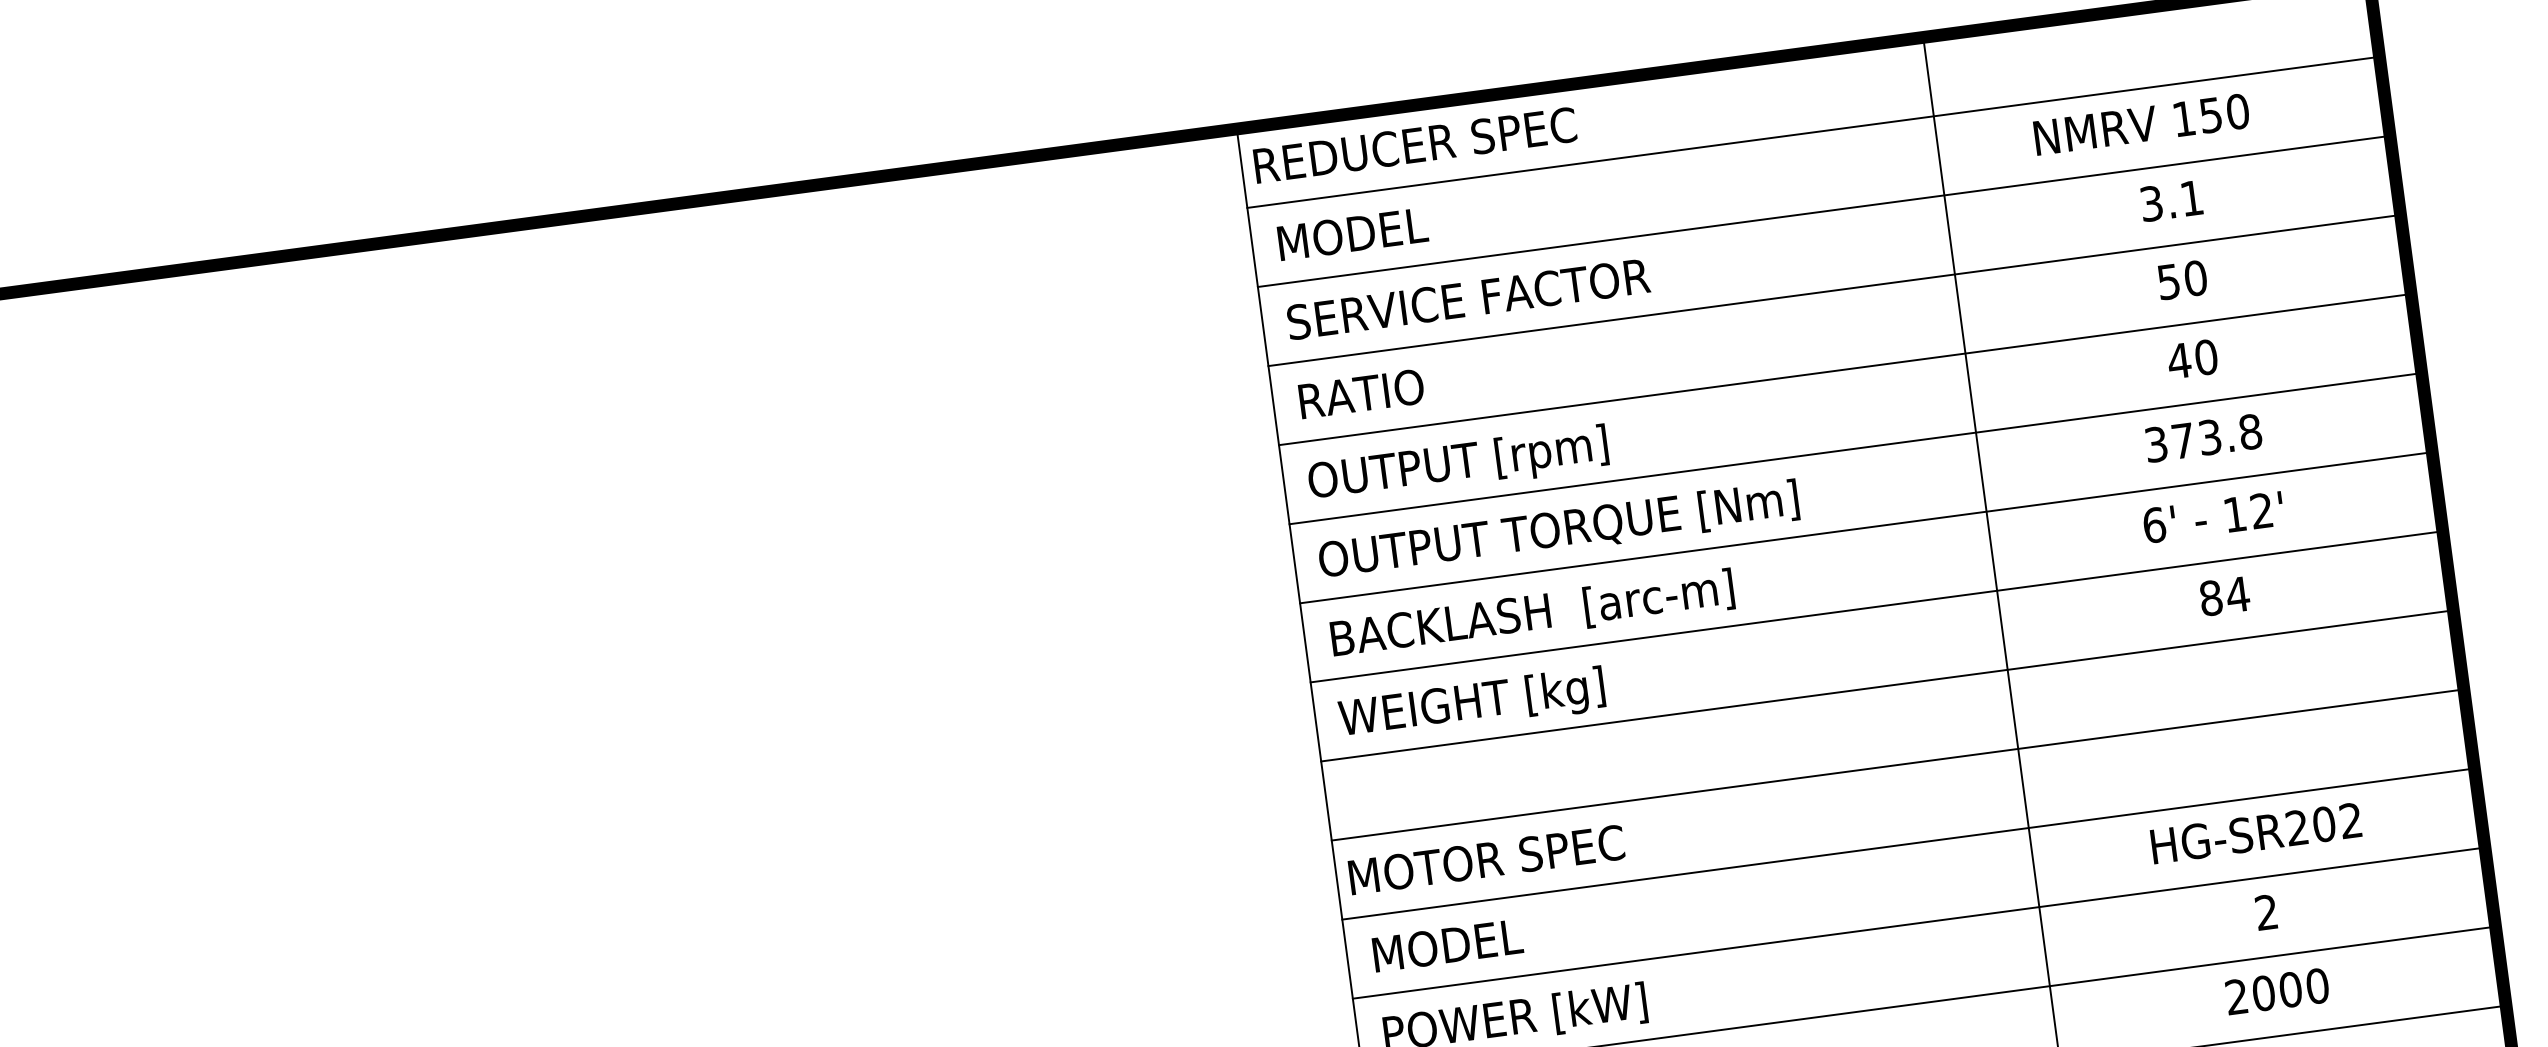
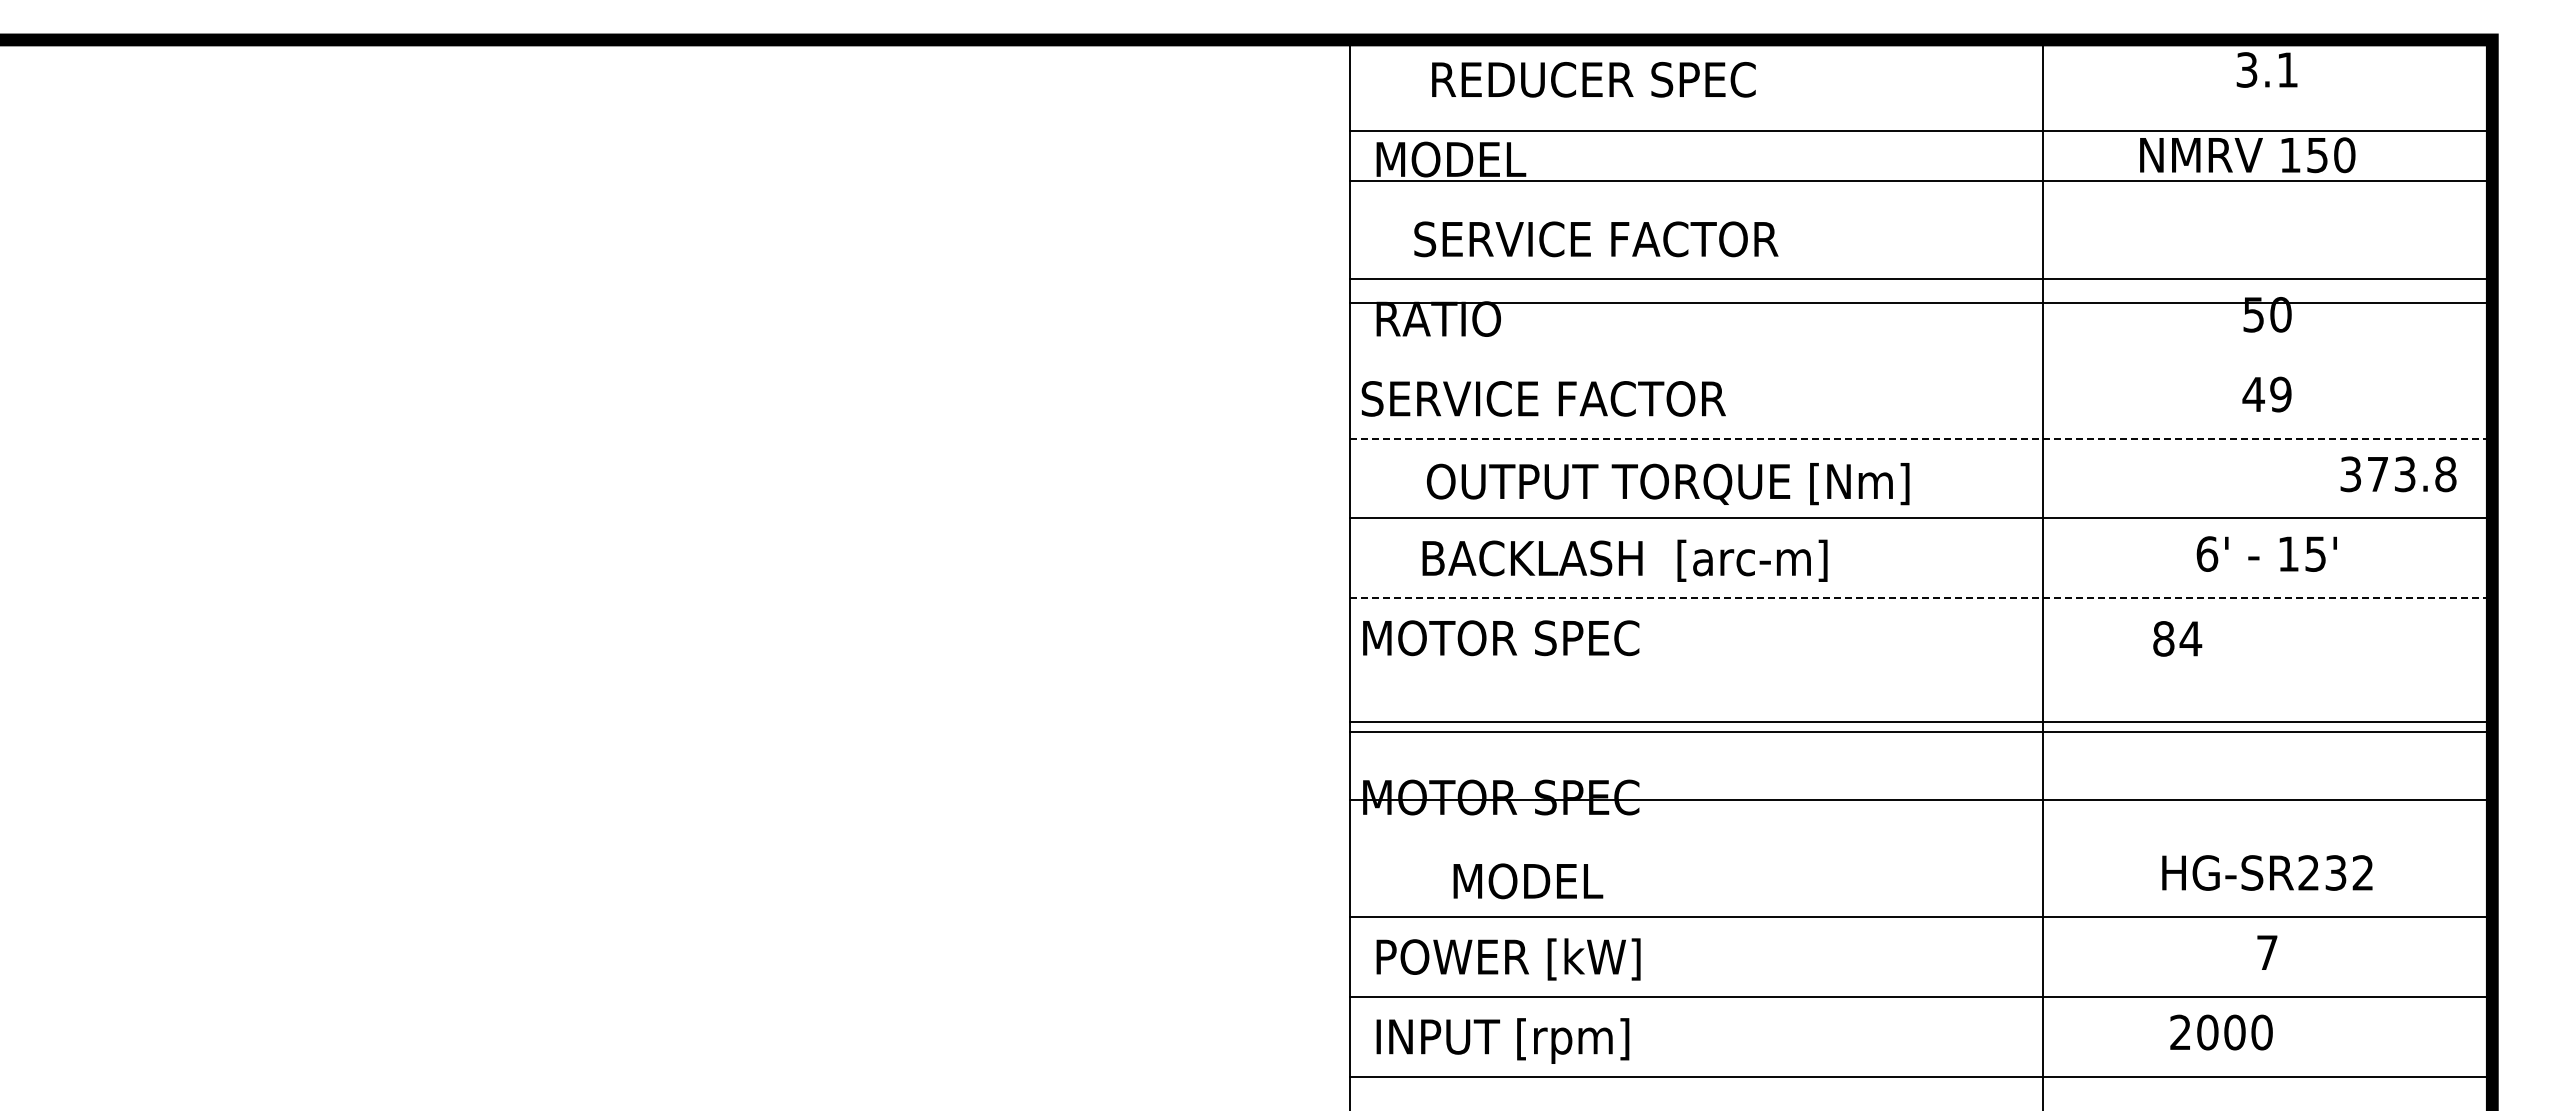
line: (1813, 132) -> (1921, 180), moved
text: (1414, 145) -> (1593, 79), moved
text: (2170, 200) -> (2266, 69), moved
line: (1824, 211) -> (1921, 131), moved
text: (1468, 299) -> (1596, 239), moved
text: (2205, 357) -> (2280, 394), 40 -> 49
line: (1845, 369) -> (1921, 302), moved
text: (2203, 438) -> (2398, 474), moved
line: (1855, 448) -> (1921, 438), solid -> dashed
text: (1476, 462) -> (1543, 402), OUTPUT [rpm] -> SERVICE FACTOR
text: (2261, 510) -> (2315, 553), 12' -> 15'
text: (1559, 531) -> (1668, 484), moved
text: (2224, 596) -> (2177, 638), moved
line: (1877, 607) -> (1921, 598), solid -> dashed
text: (1532, 614) -> (1624, 560), moved
line: (1887, 685) -> (1921, 731), moved
text: (1466, 706) -> (1501, 642), WEIGHT [kg] -> MOTOR SPEC
line: (1898, 764) -> (1921, 721), moved
text: (2323, 823) -> (2335, 872), HG-SR202 -> HG-SR232
line: (1908, 843) -> (1921, 799), moved
text: (2266, 912) -> (2267, 952), 2 -> 7
text: (1448, 945) -> (1528, 881), moved
text: (2277, 991) -> (2221, 1032), moved

